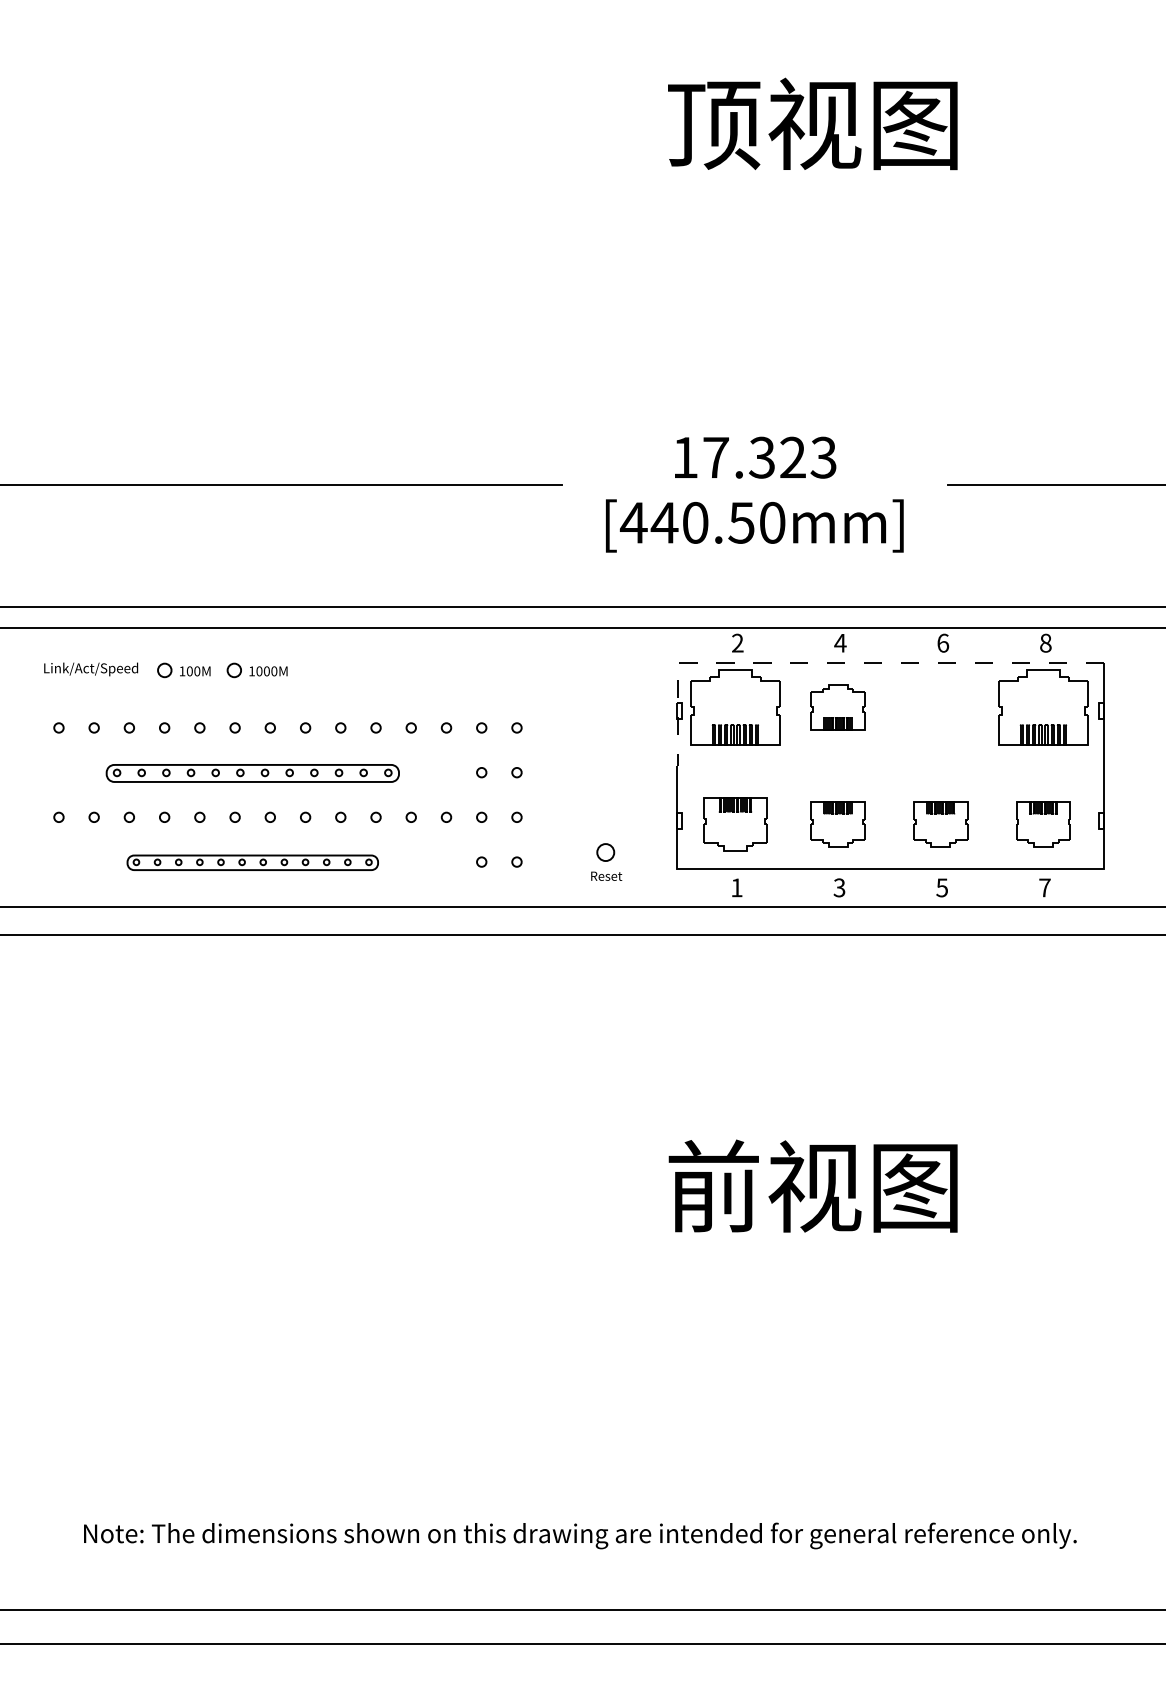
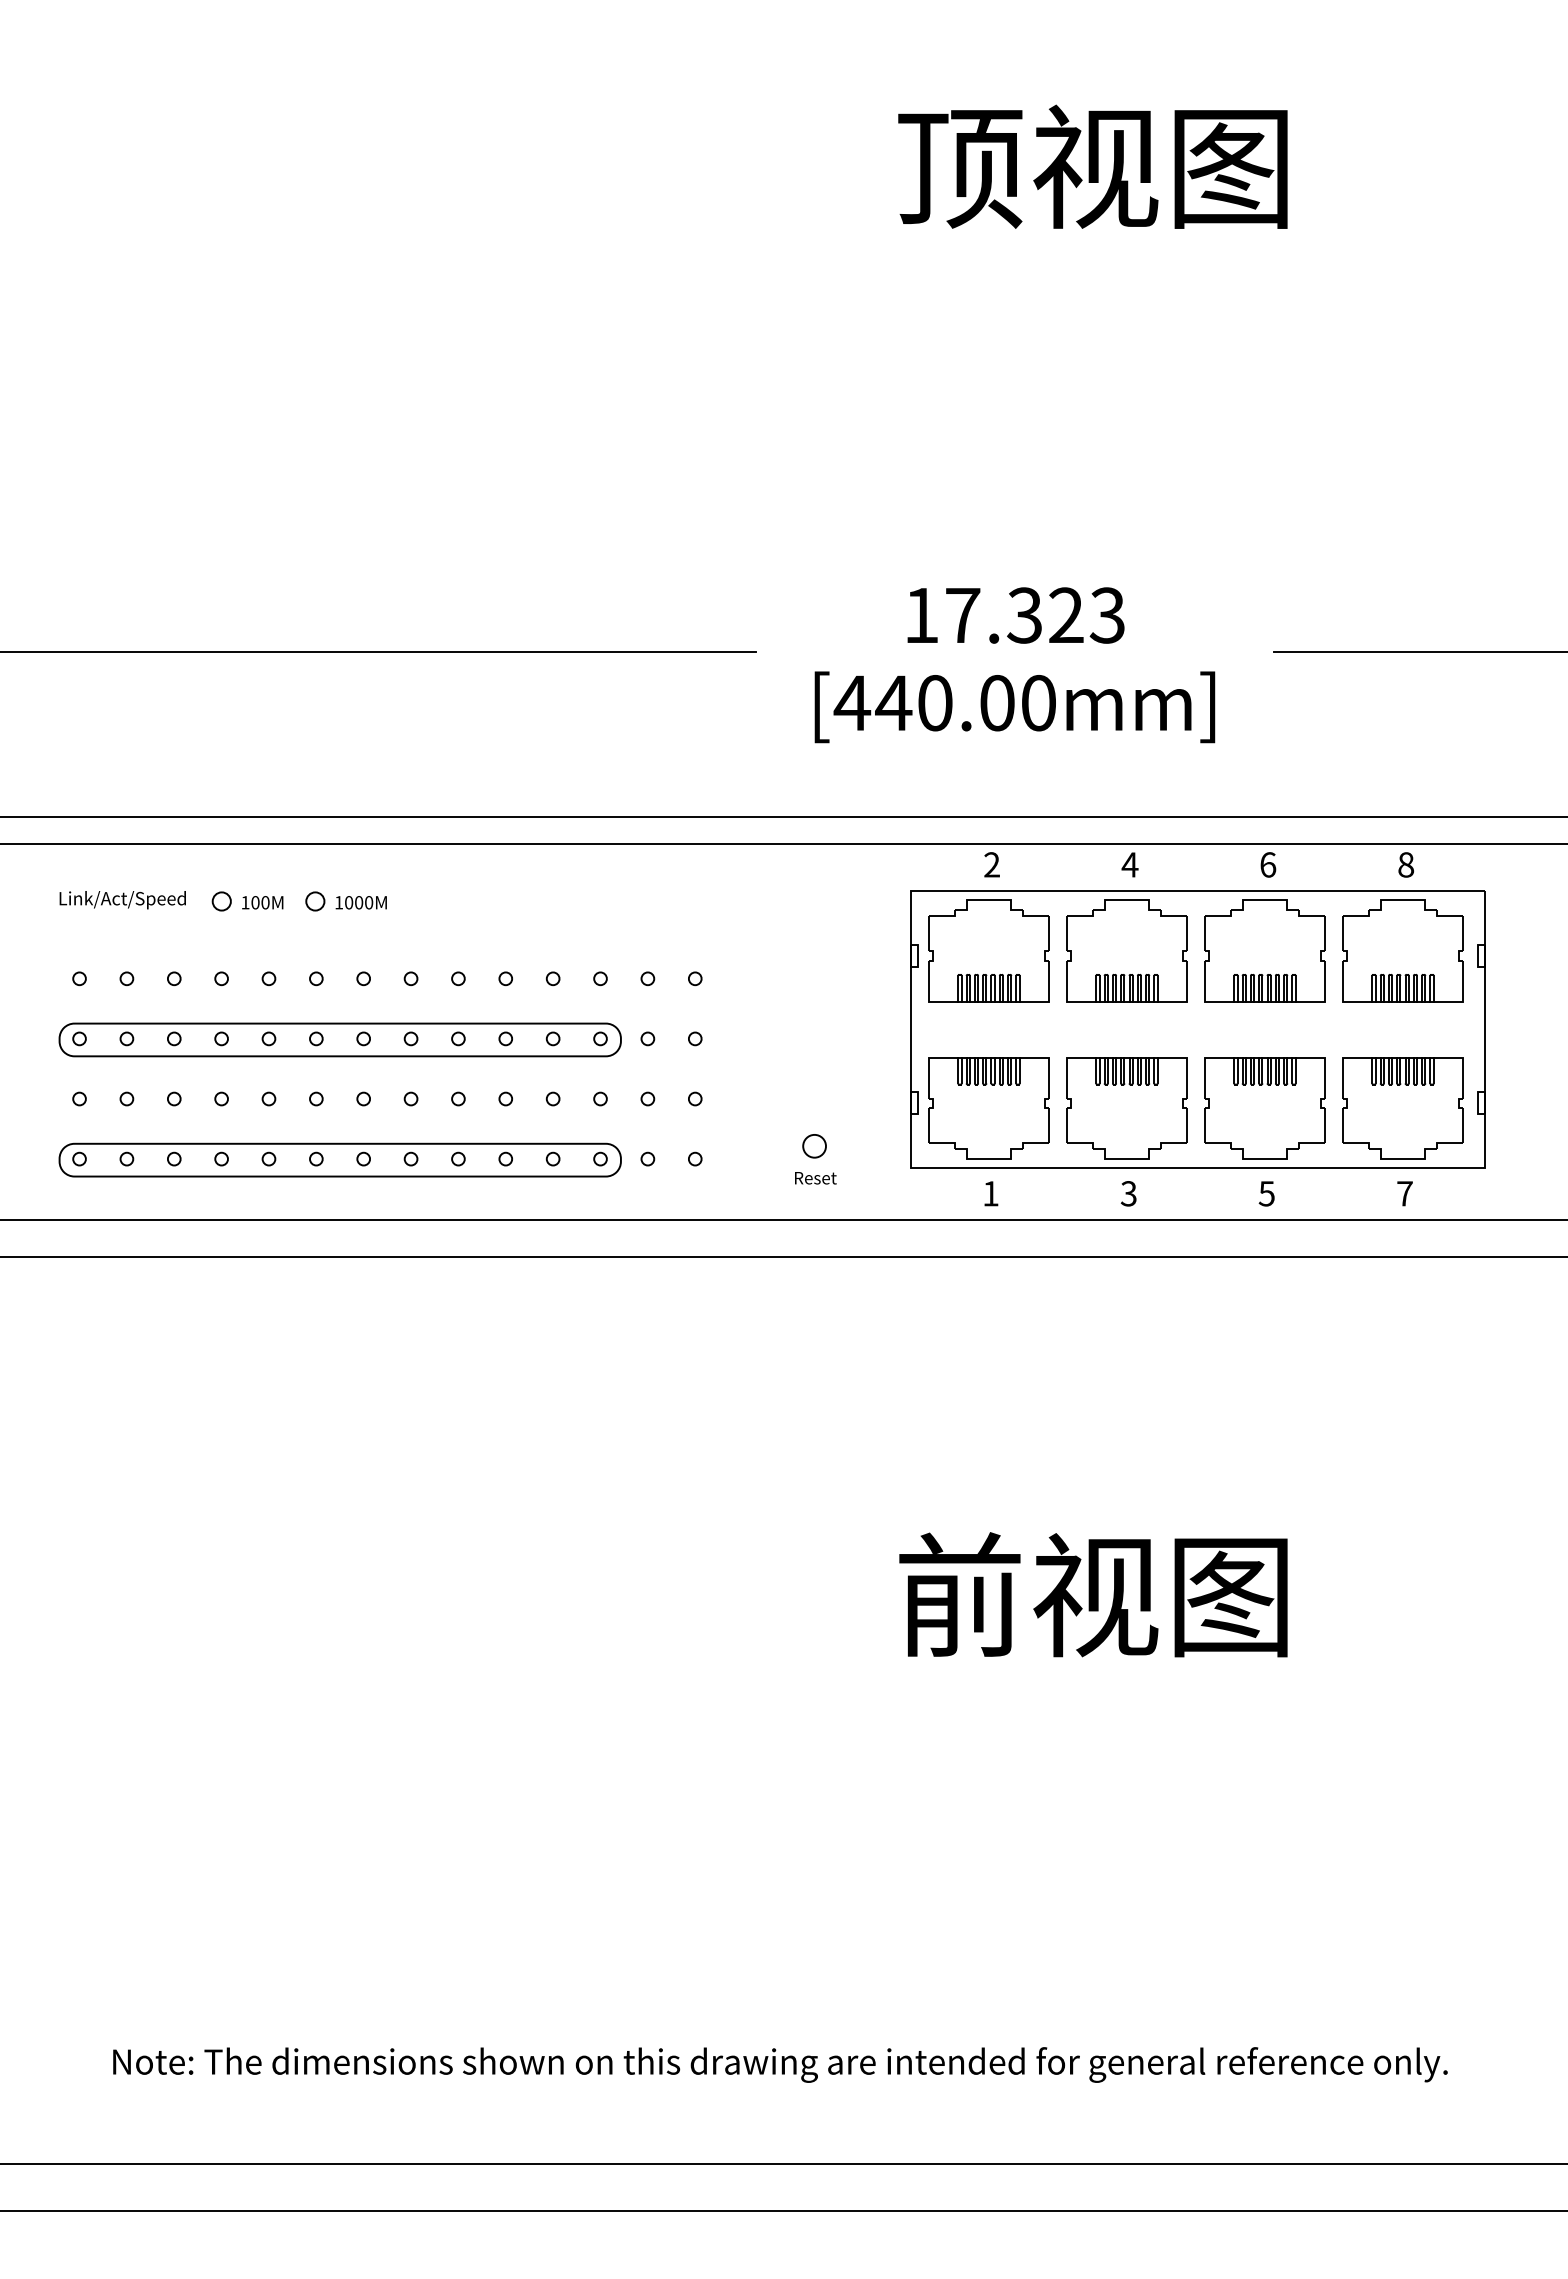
text: (741, 523) -> (996, 703), [440.50mm] -> [440.00mm]
line: (838, 663) -> (1127, 891), dashed -> solid
part: (837, 706) -> (1126, 950), size x1.67
part: (940, 706) -> (1264, 950), added
part: (252, 773) -> (339, 1039), size x1.43
part: (735, 824) -> (988, 1108), size x1.43
part: (837, 824) -> (1126, 1108), size x1.67
part: (940, 824) -> (1264, 1108), size x1.67
part: (1043, 824) -> (1402, 1108), size x1.67
part: (252, 862) -> (339, 1159), size x1.67

